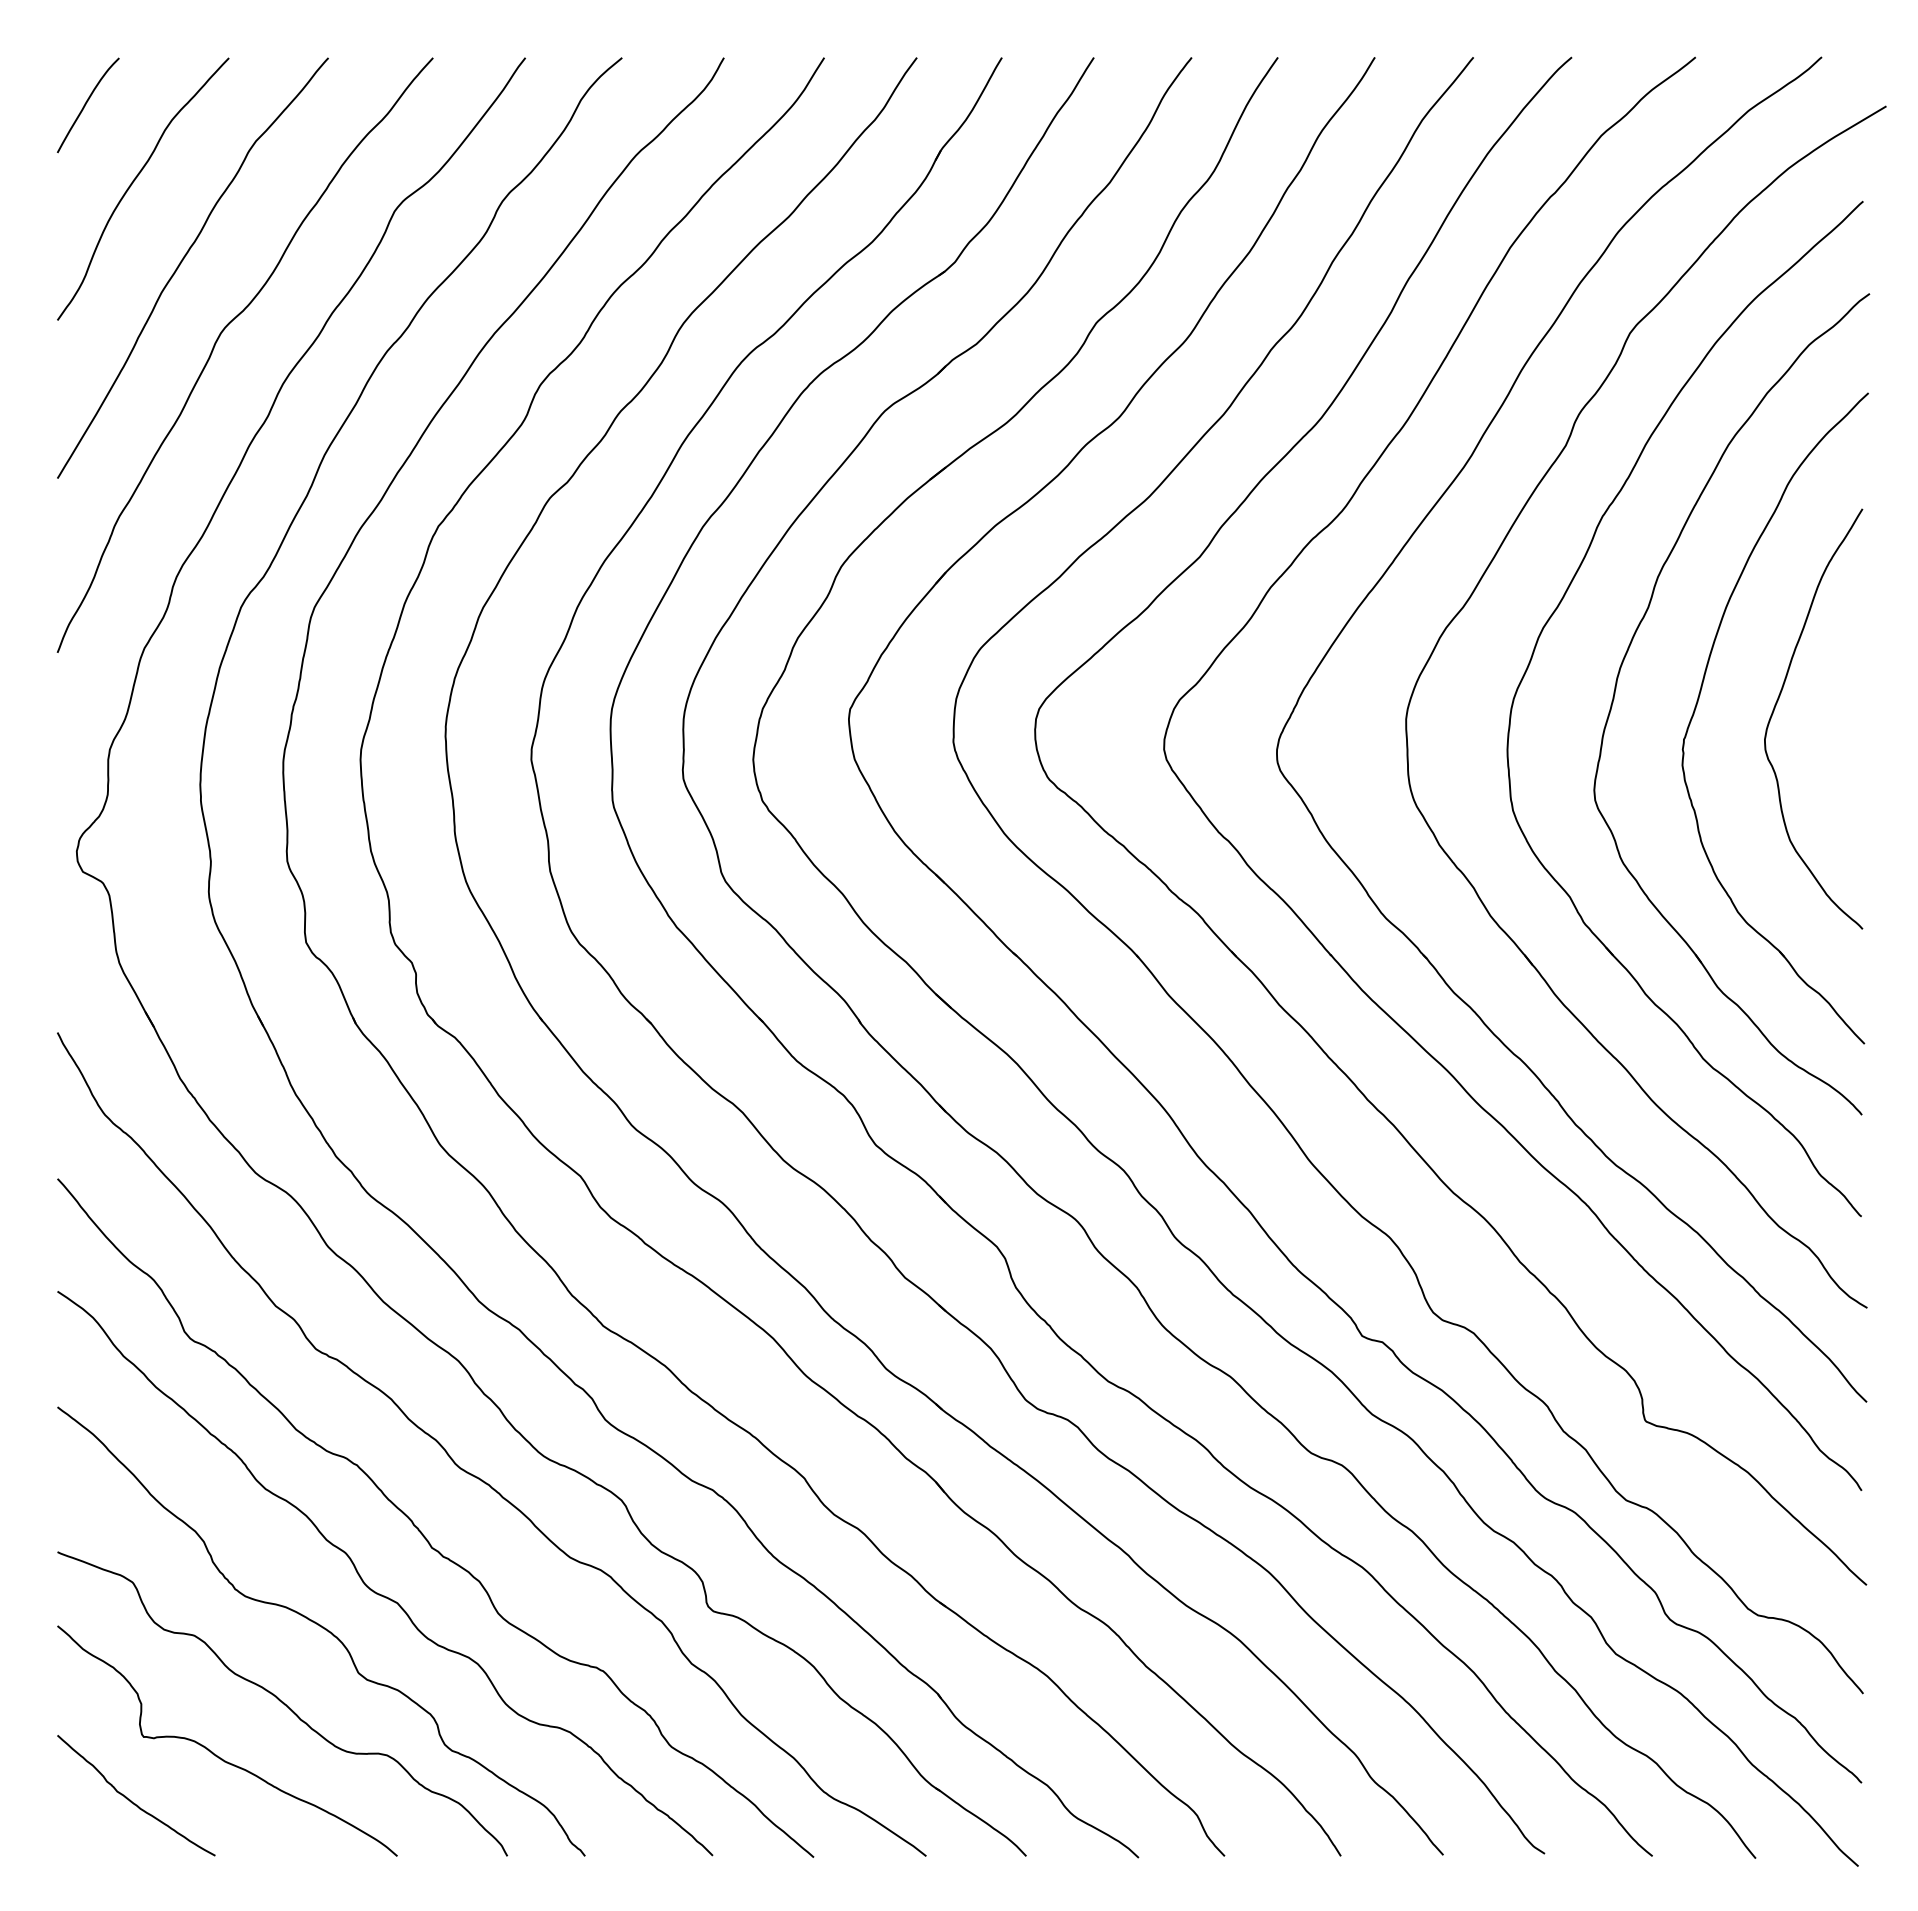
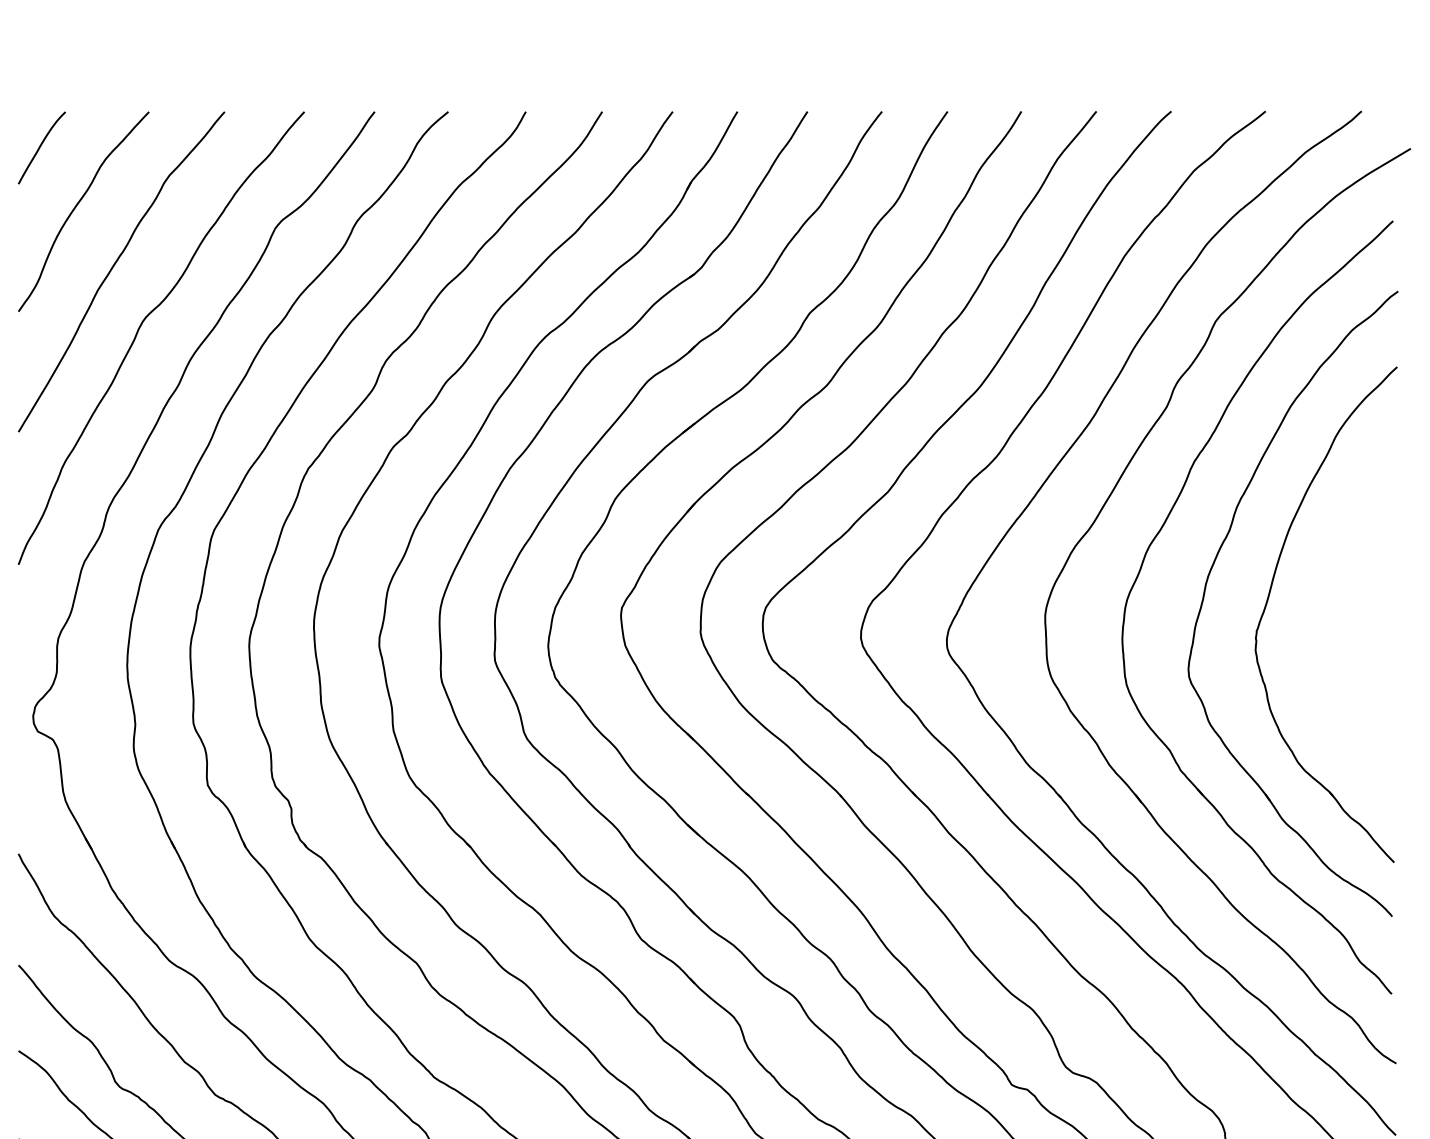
curve: (1778, 701) -> (1328, 601), removed

